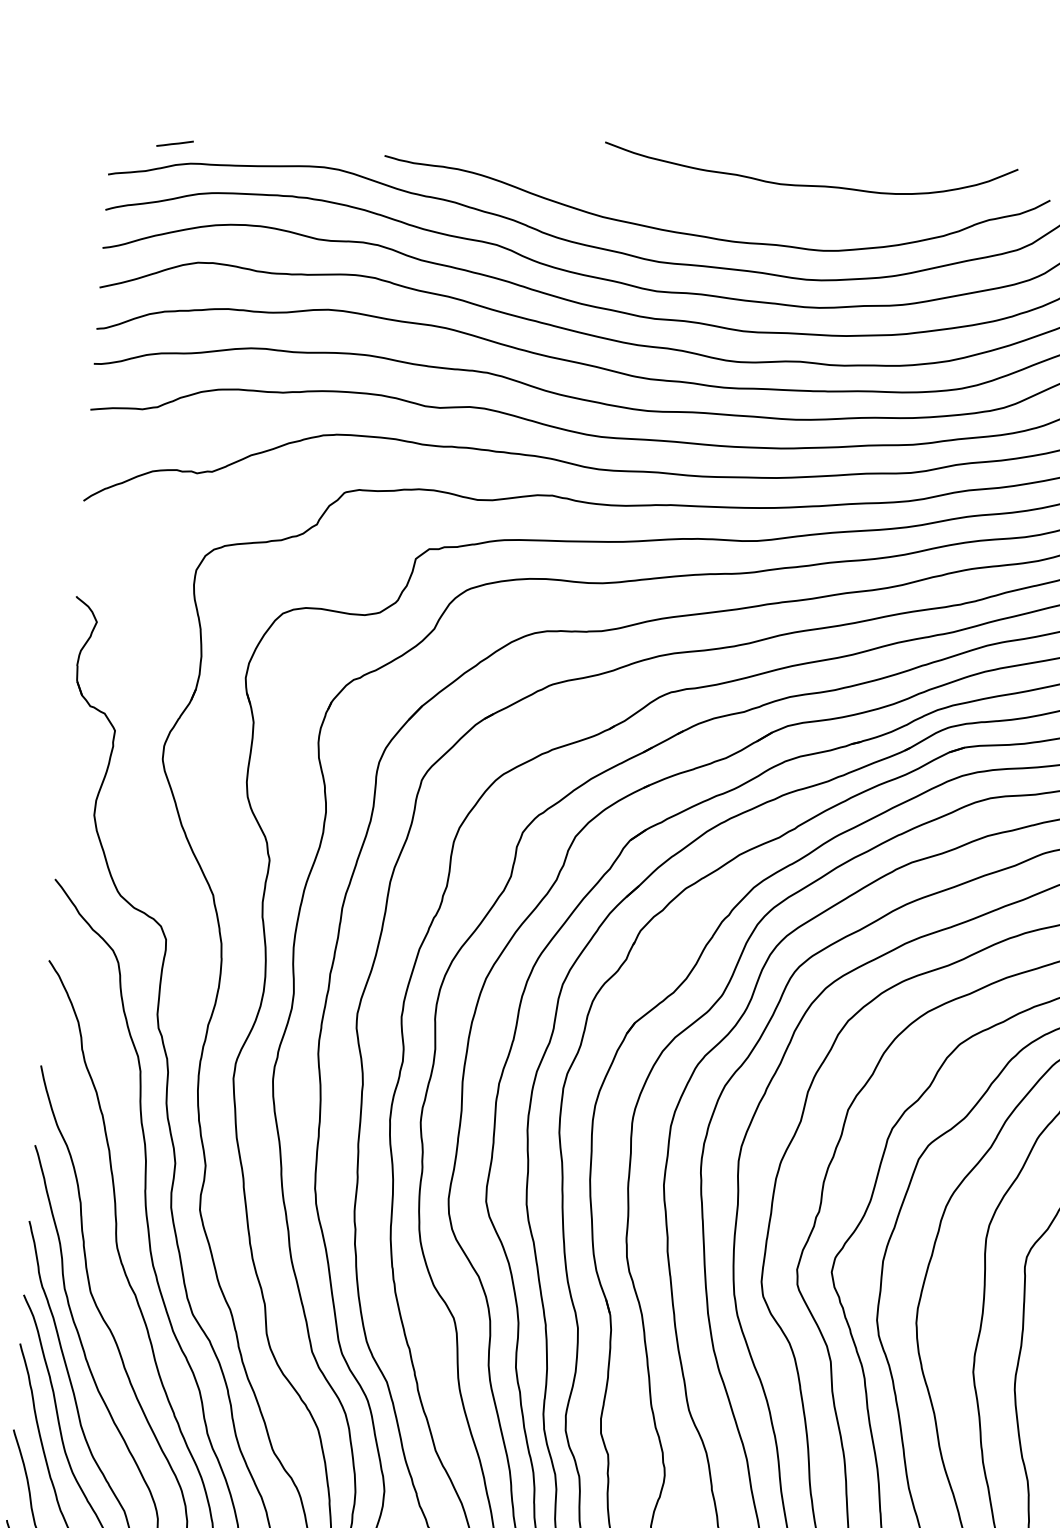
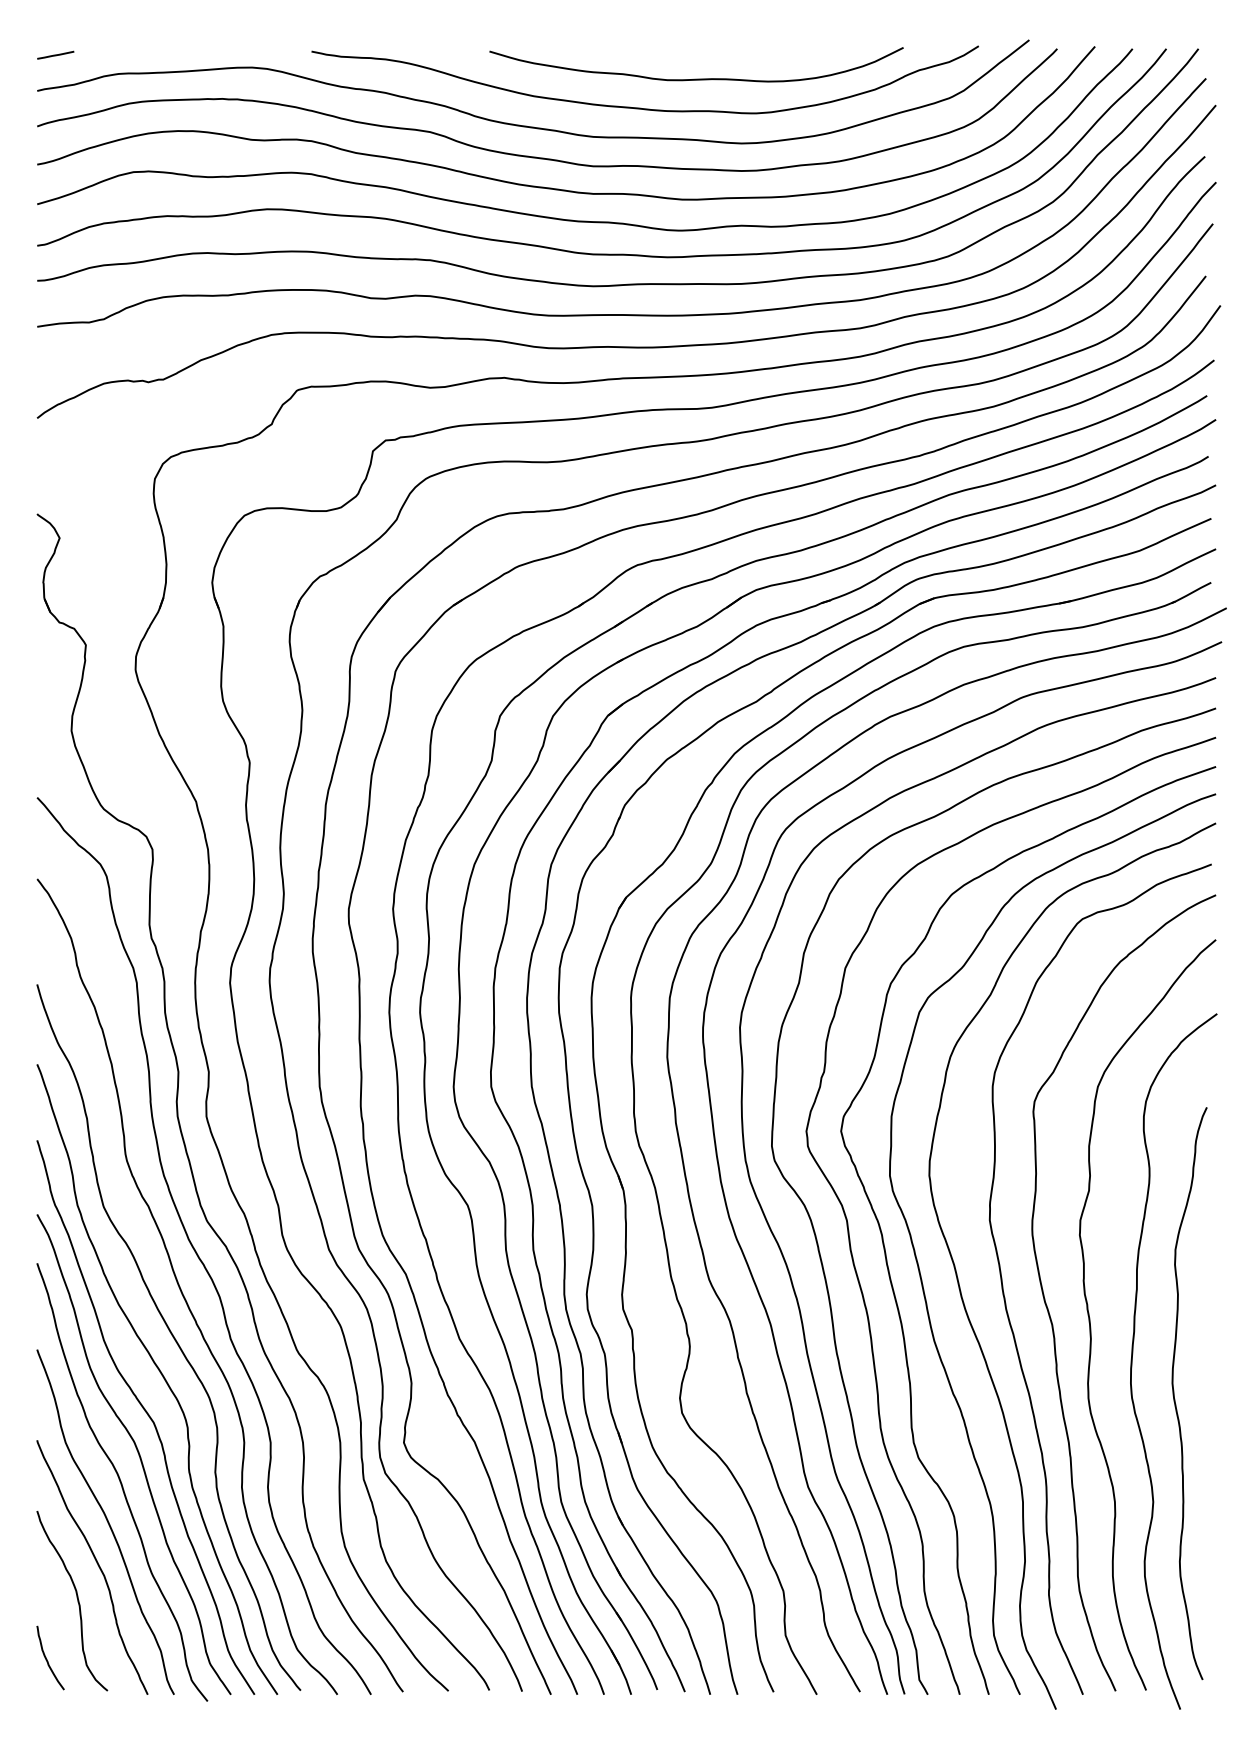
line: (174, 142) -> (55, 54), moved
curve: (809, 184) -> (696, 78), moved

